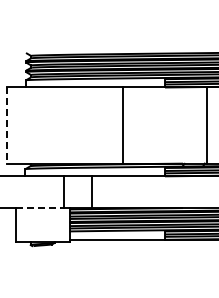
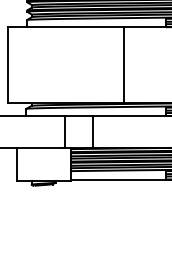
line: (6, 126) -> (7, 66), dashed -> solid
line: (38, 208) -> (39, 148), dashed -> solid

